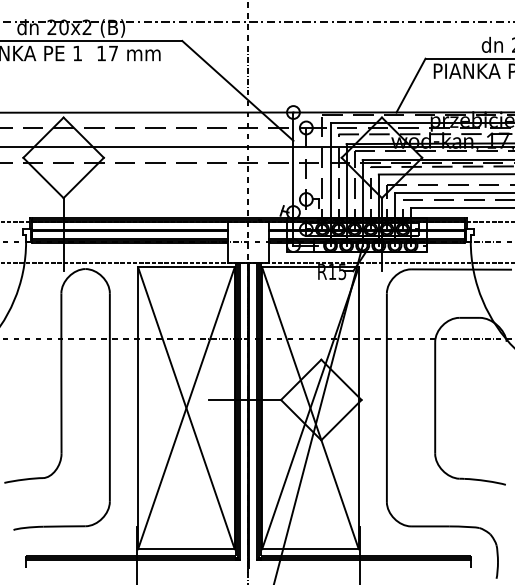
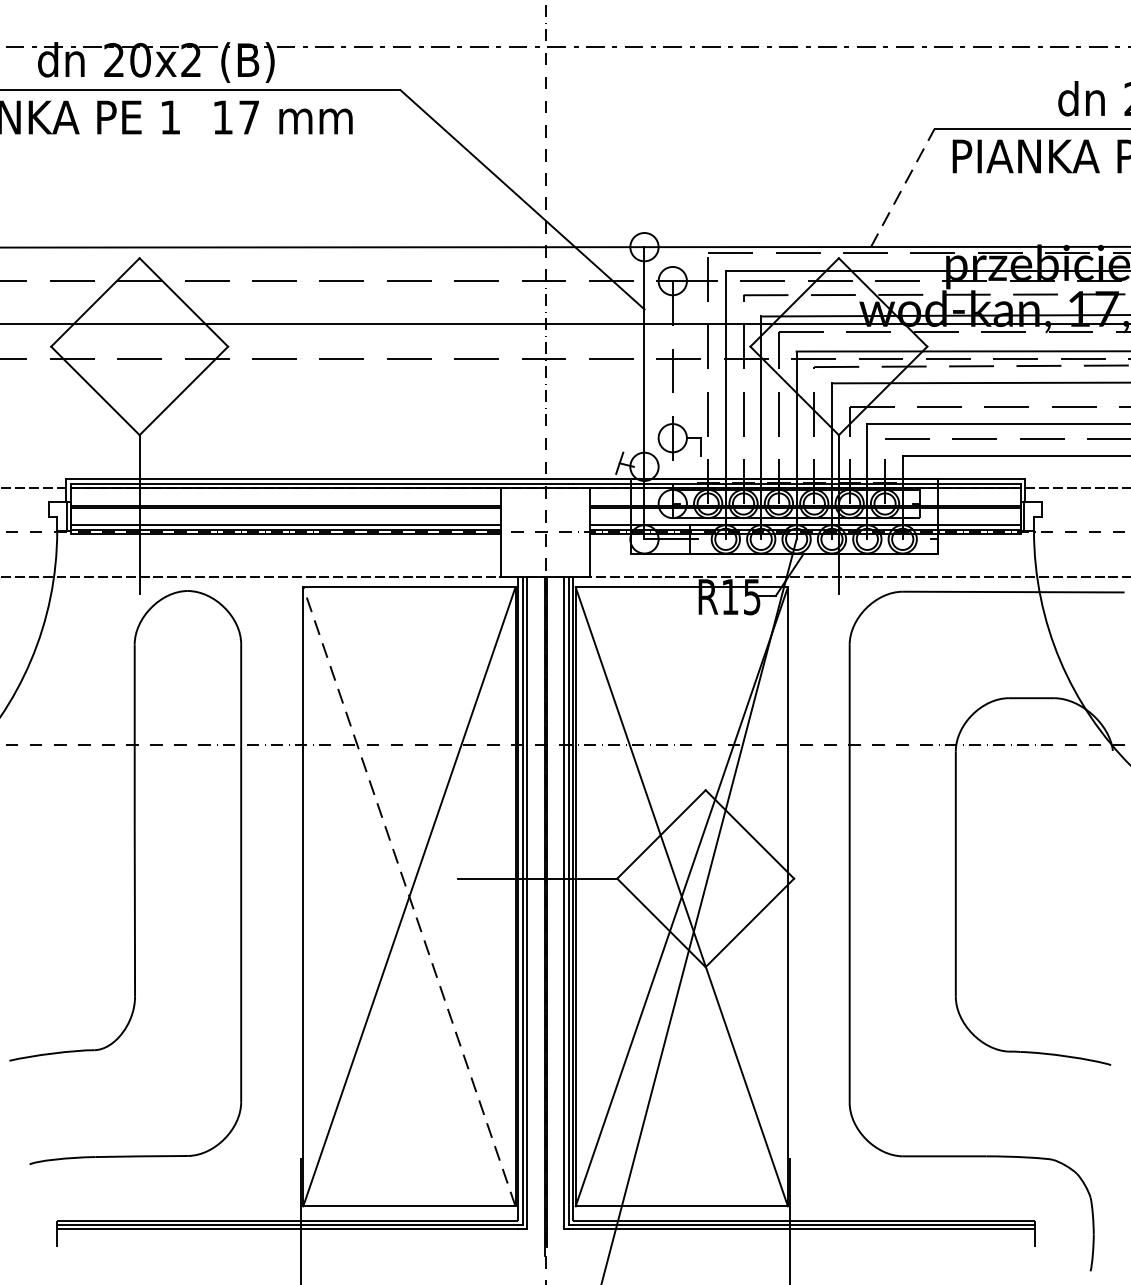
line: (411, 85) -> (903, 187), solid -> dashed
line: (186, 408) -> (409, 897), solid -> dashed

